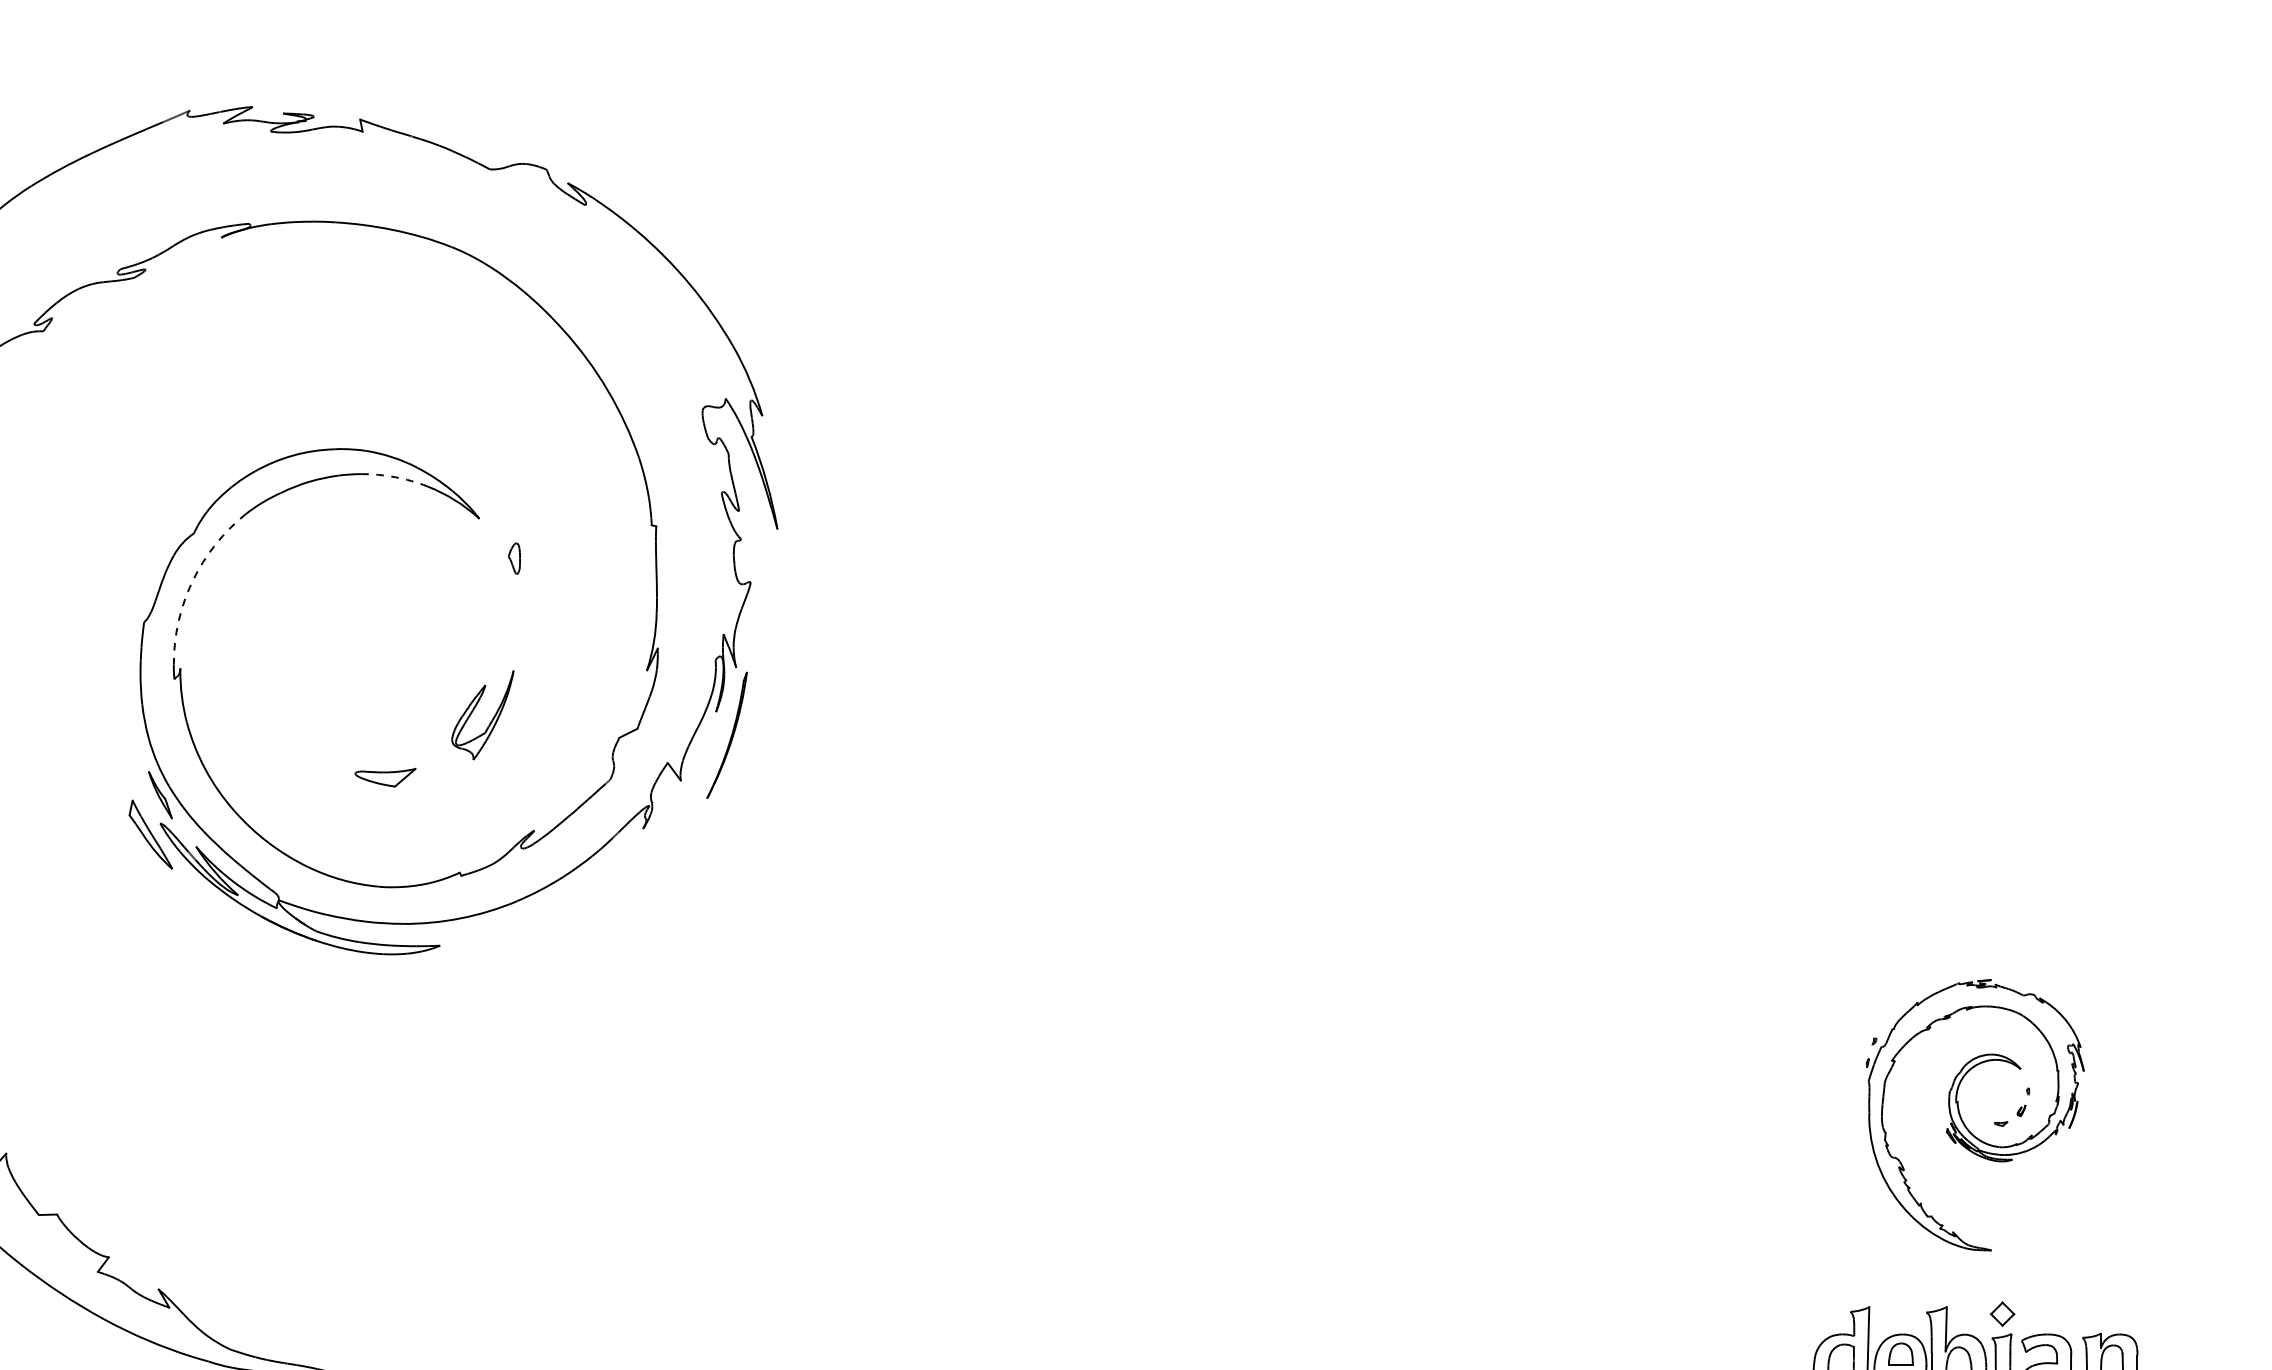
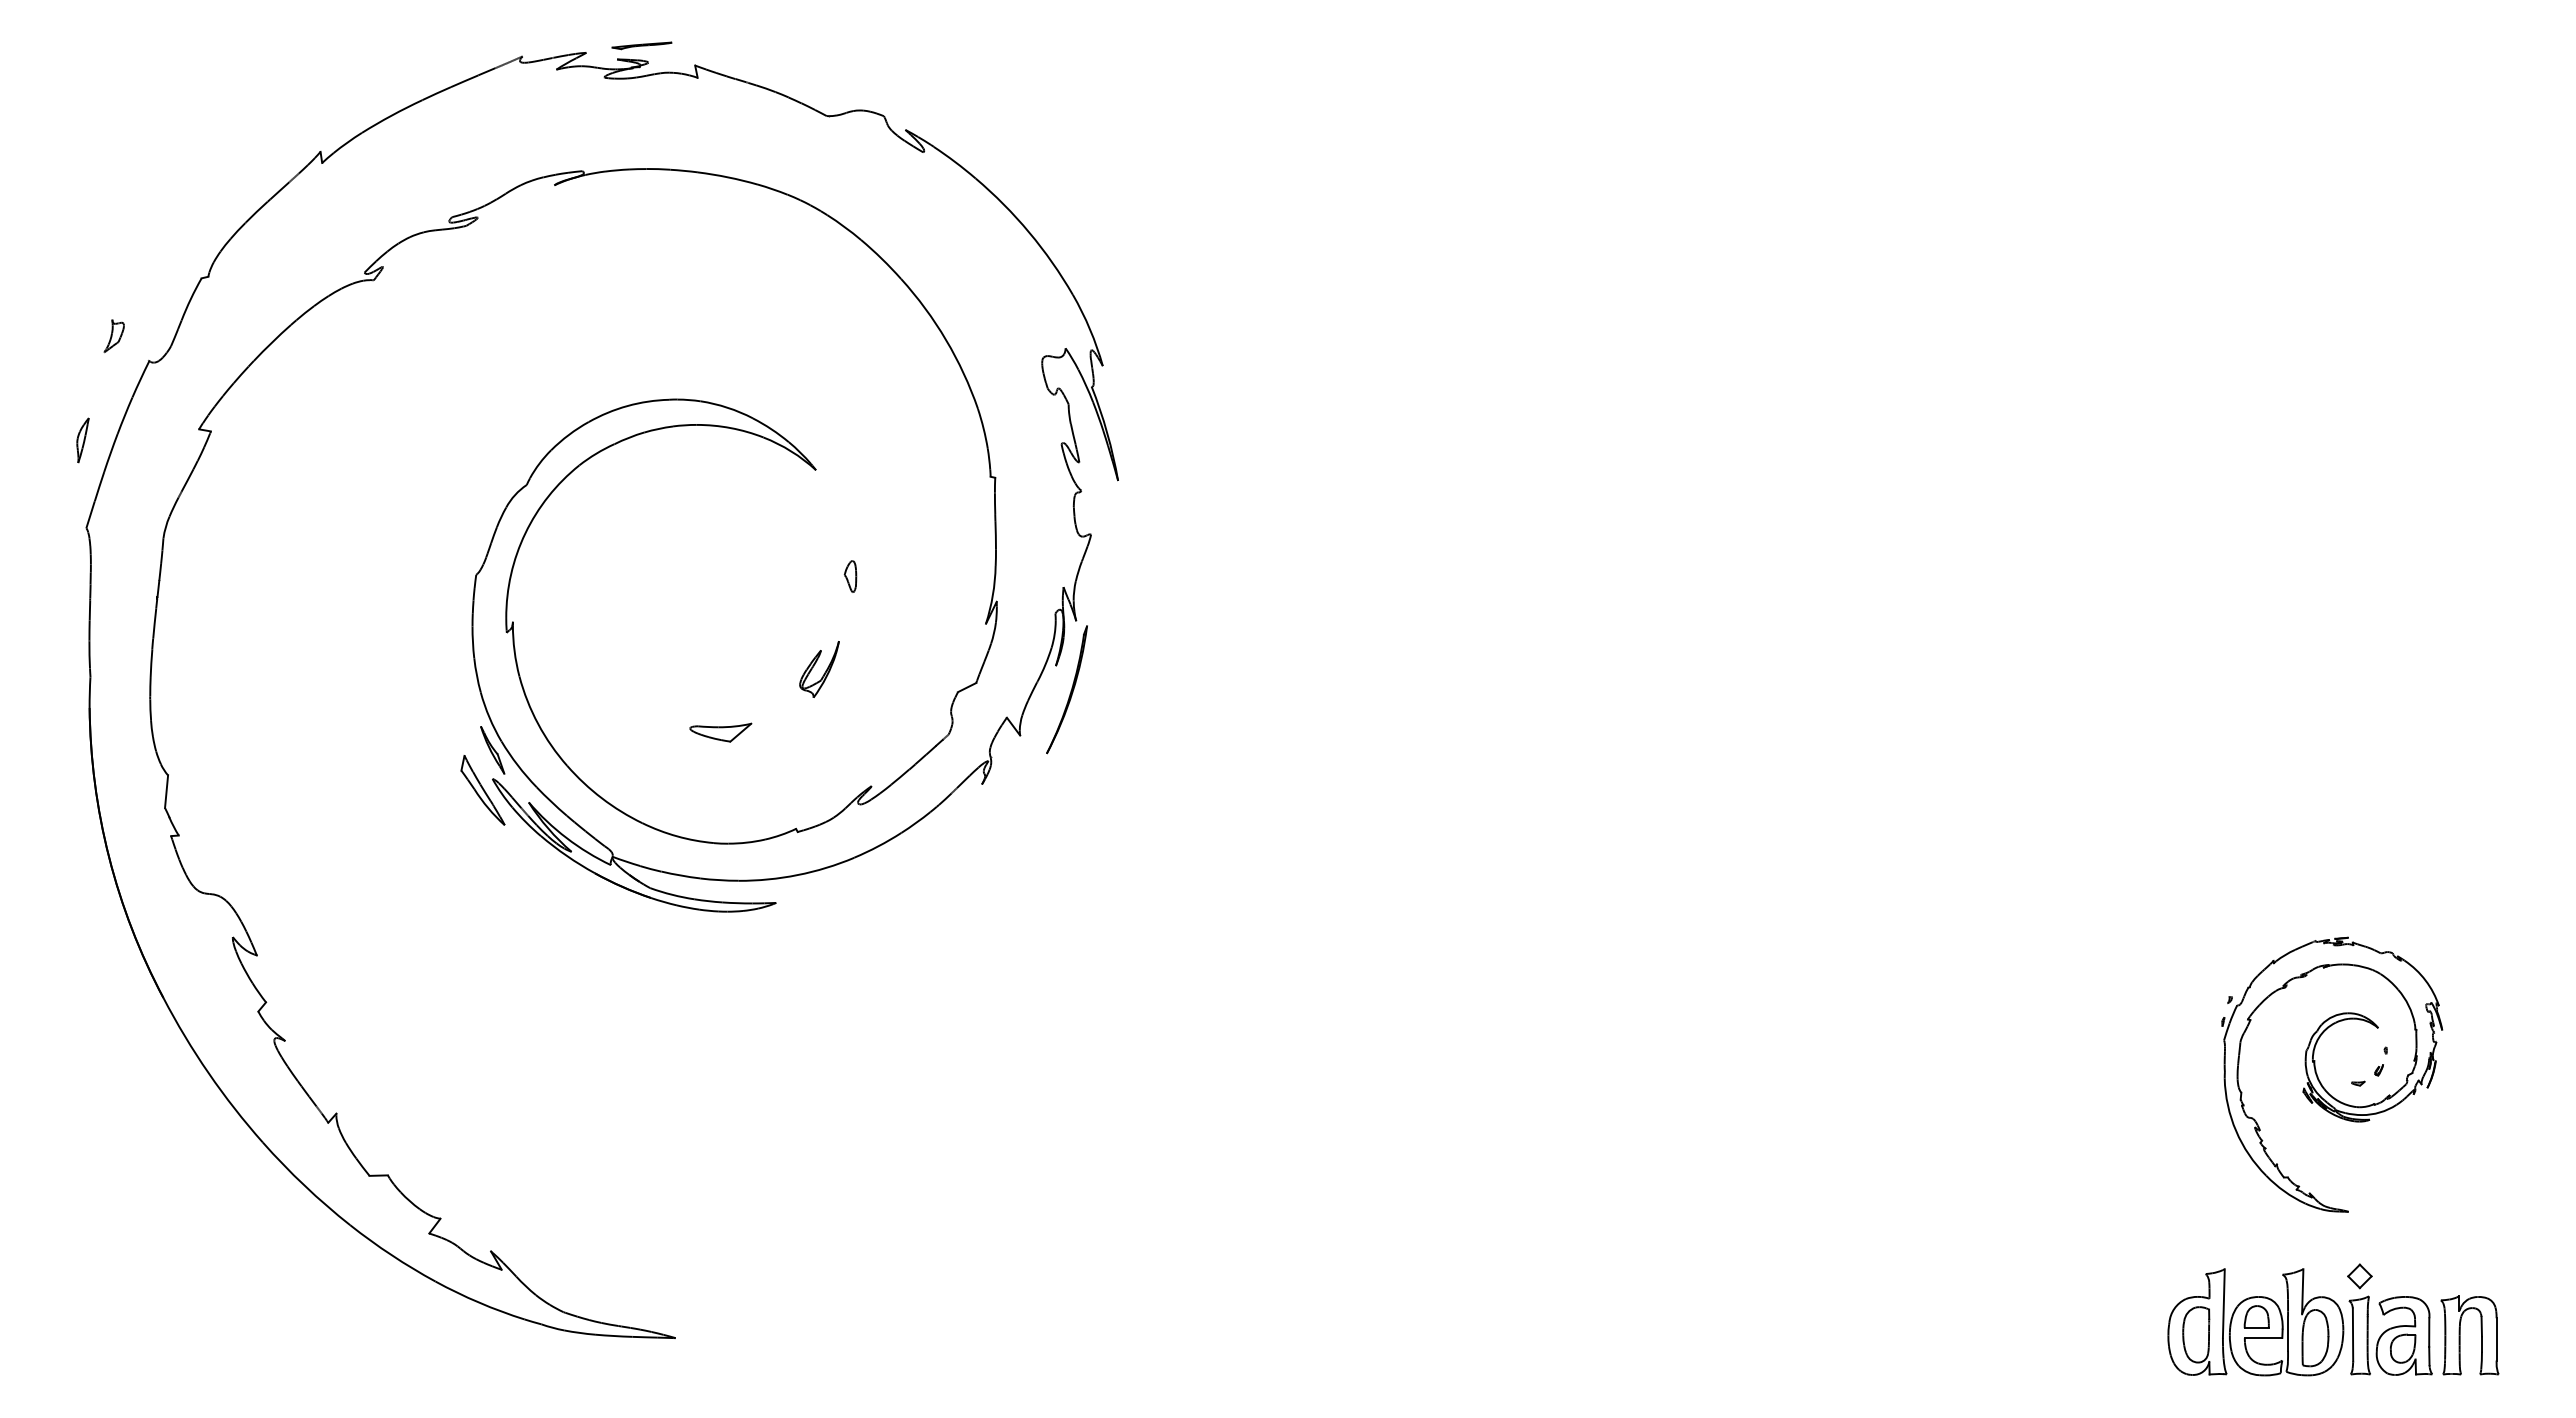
part: (307, 99) -> (641, 45), added
arc: (395, 477) -> (730, 428), dashed -> solid
part: (514, 558) -> (850, 576), moved
arc: (192, 581) -> (525, 533), dashed -> solid
part: (482, 715) -> (819, 669), size x0.62

